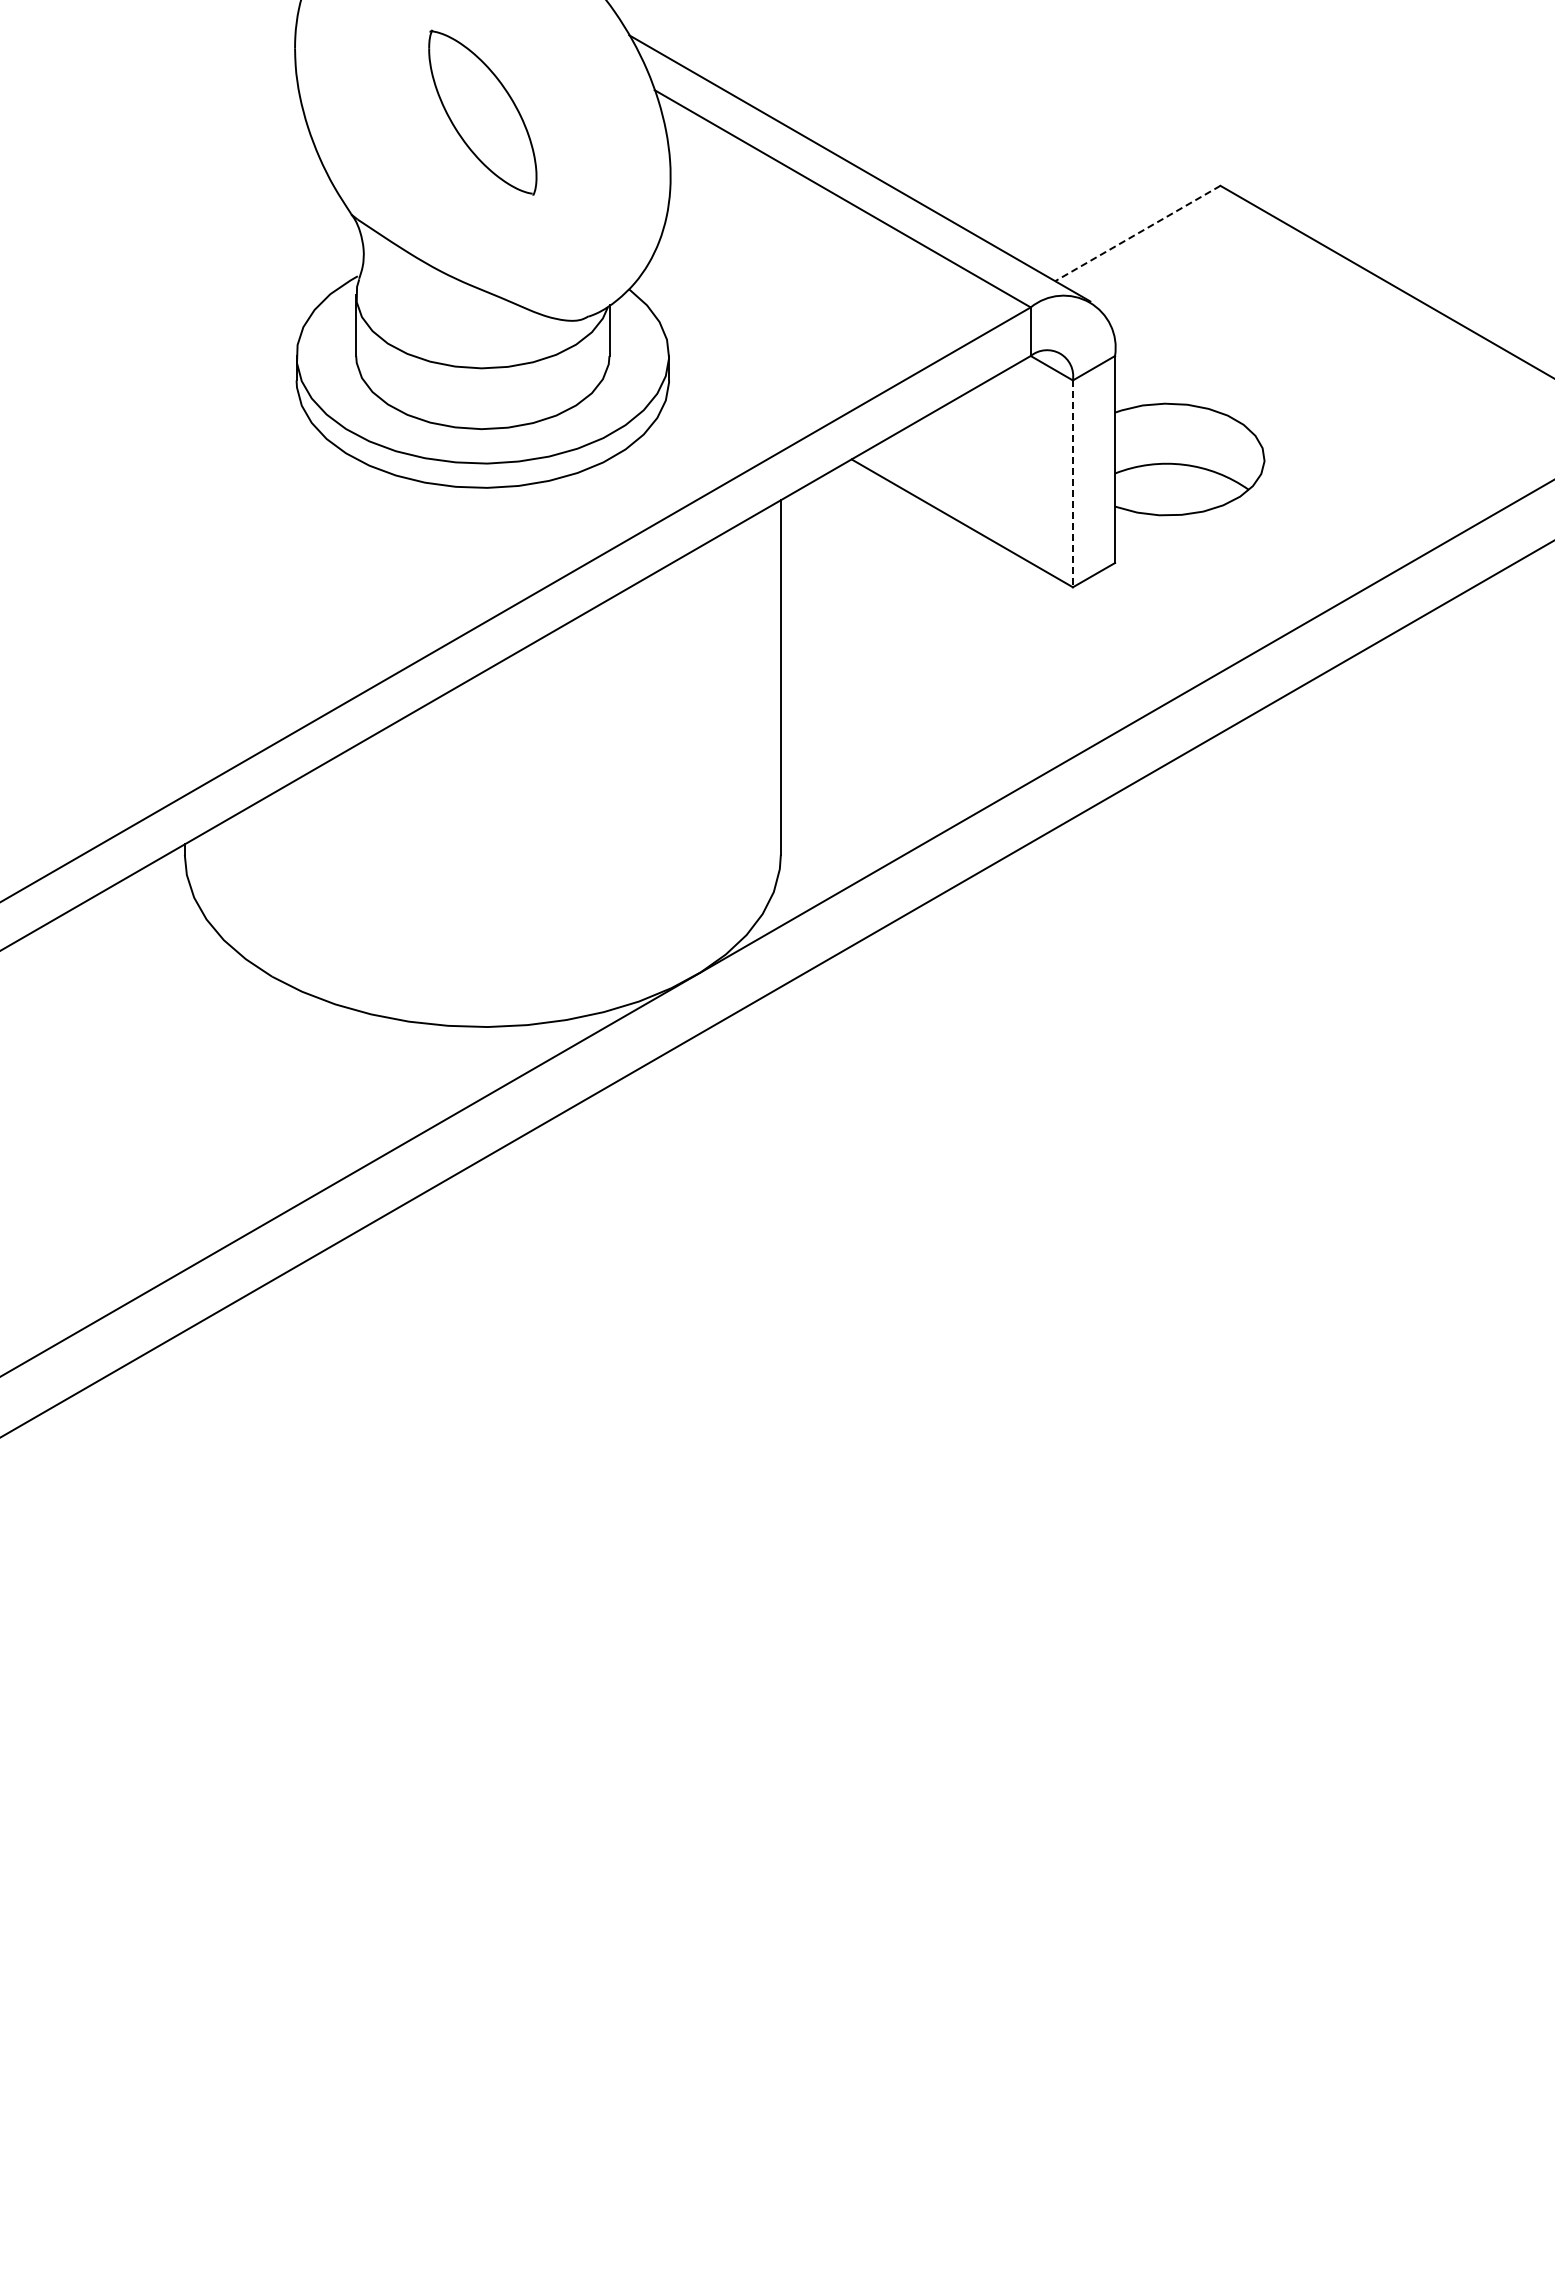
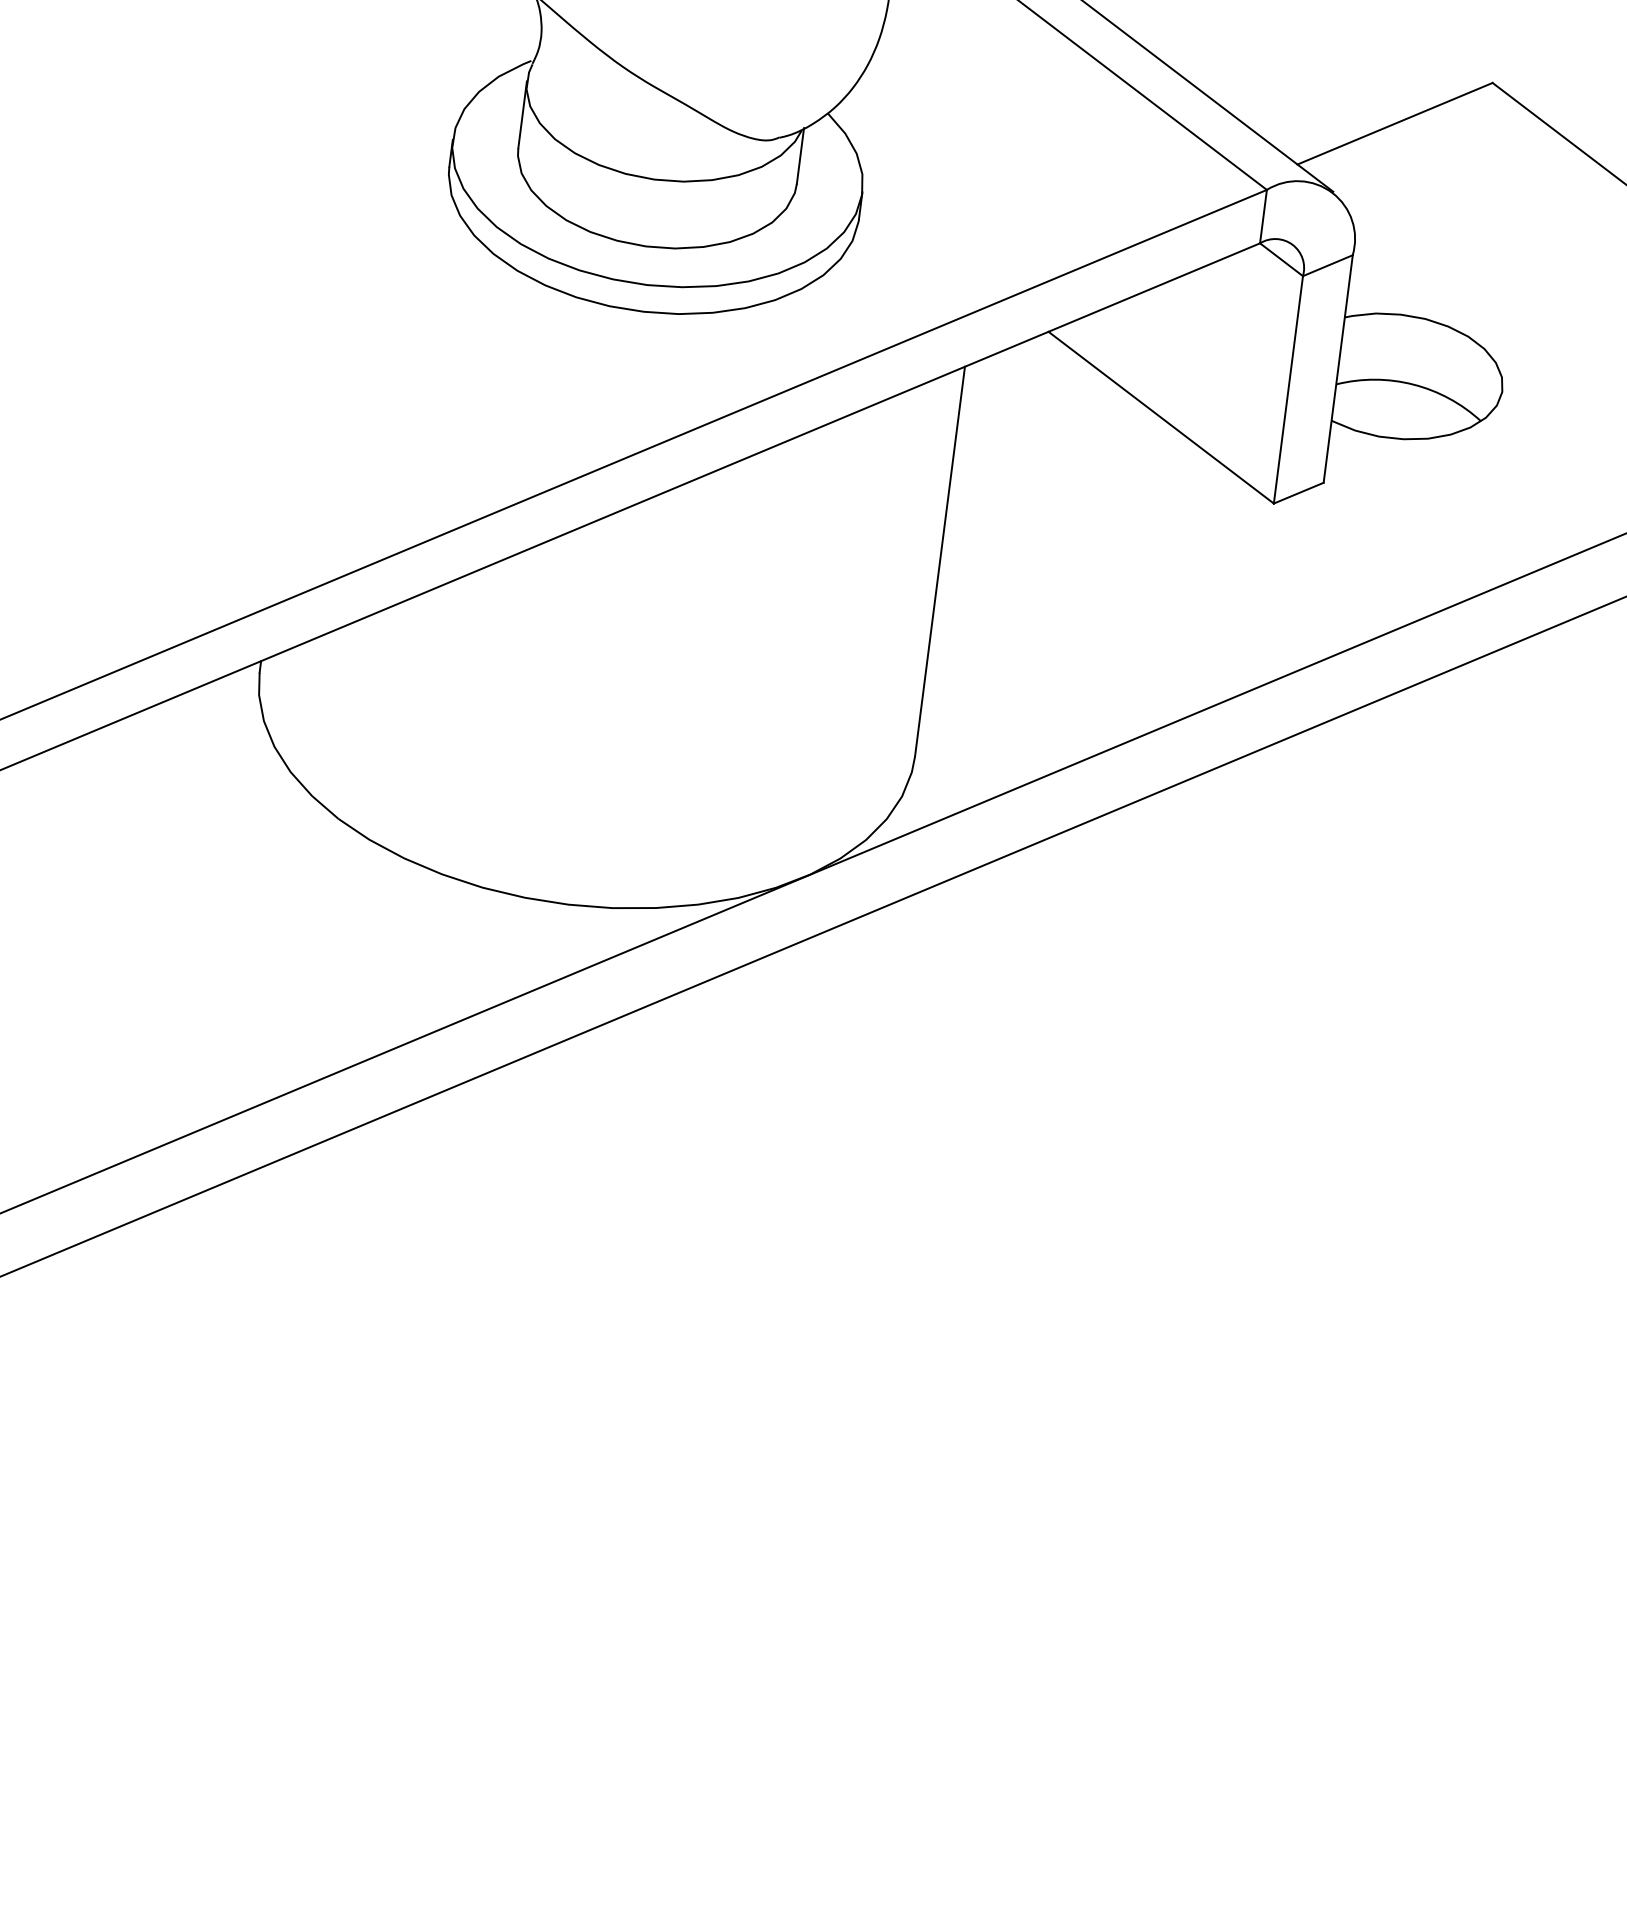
line: (1137, 233) -> (1394, 123), dashed -> solid
line: (1072, 484) -> (1287, 390), dashed -> solid

